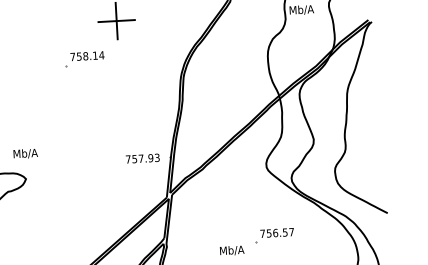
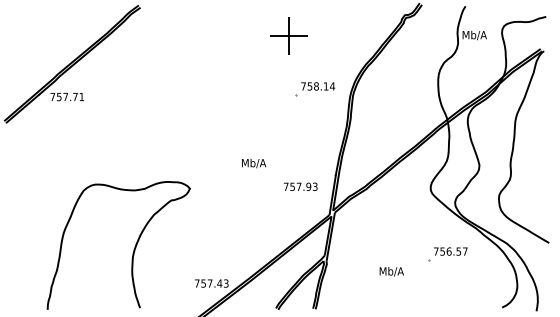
part: (84, 59) -> (315, 89), moved
text: (26, 153) -> (254, 163), moved
text: (142, 158) -> (300, 186), moved
part: (274, 236) -> (447, 254), moved

